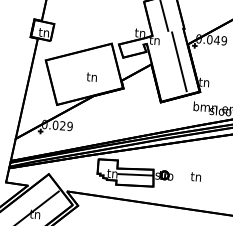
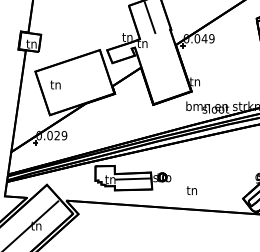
line: (179, 61) -> (168, 62), removed
text: (91, 76) -> (55, 84), moved
text: (195, 176) -> (191, 190), moved

